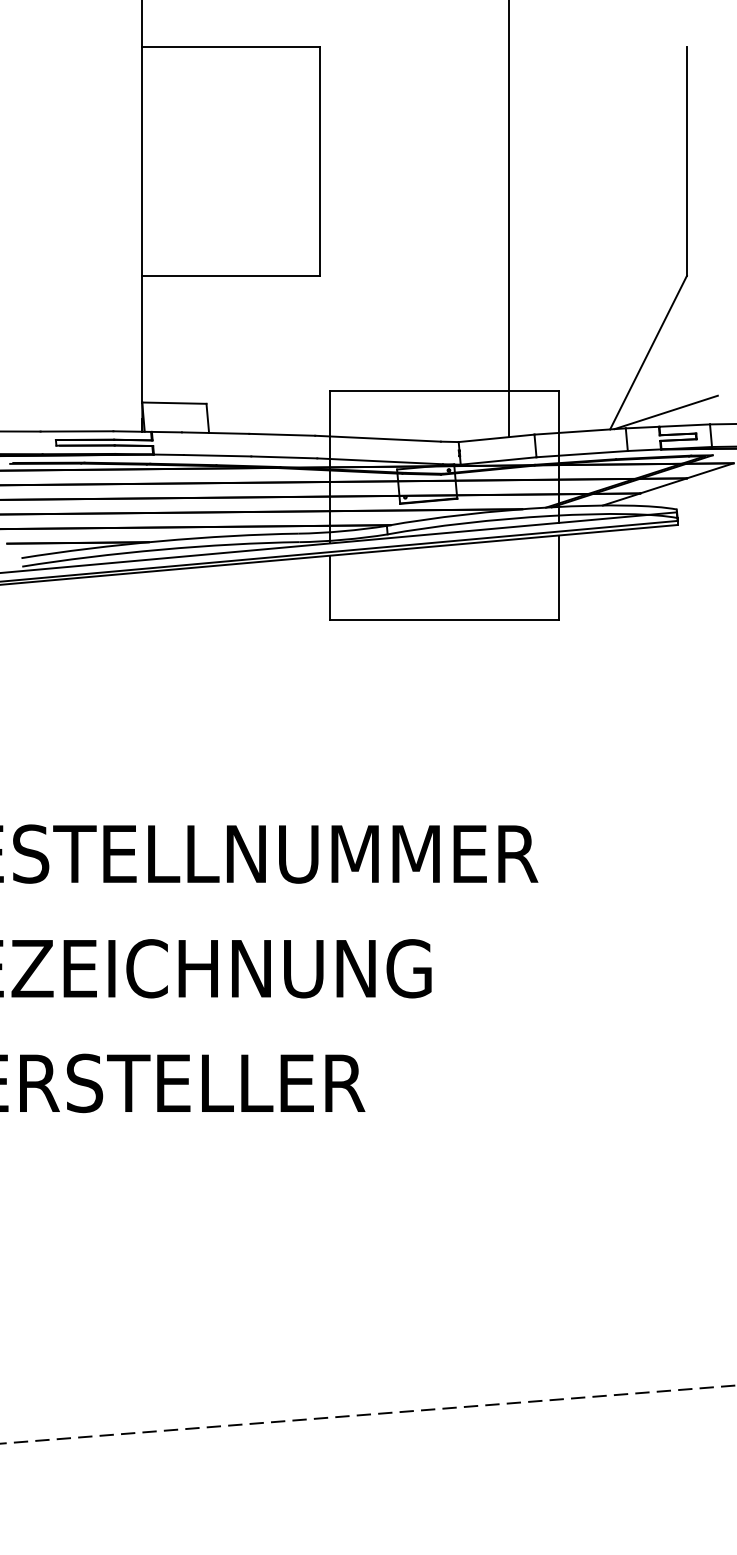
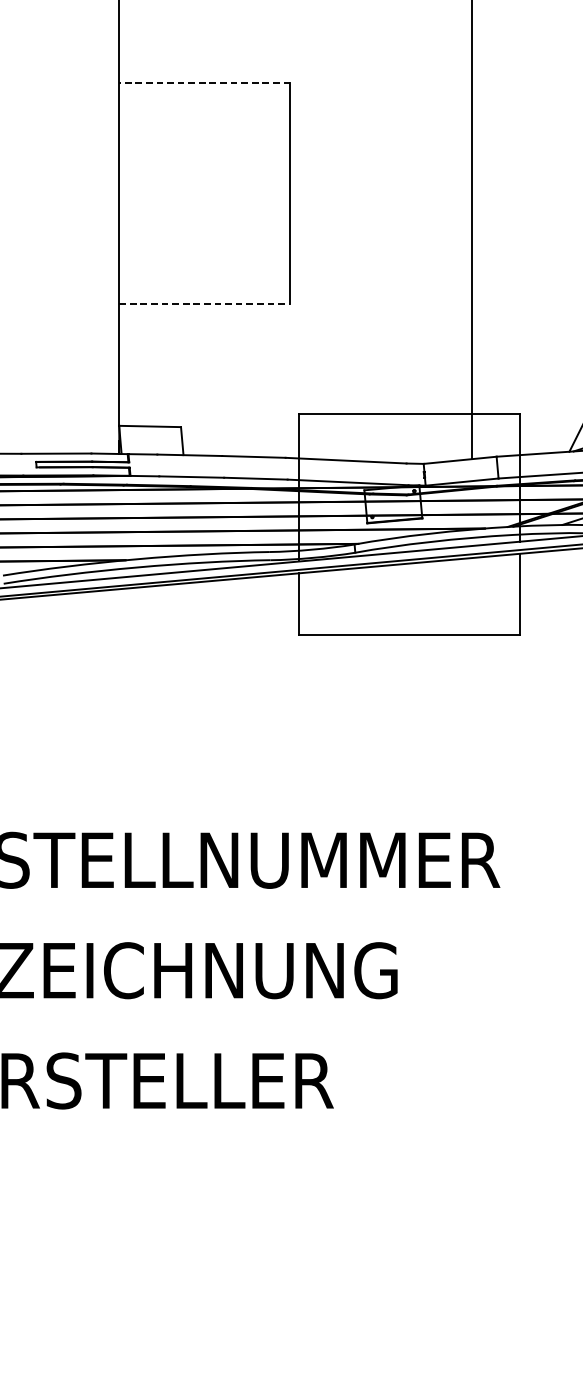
line: (231, 46) -> (205, 83), solid -> dashed
line: (231, 275) -> (205, 303), solid -> dashed

